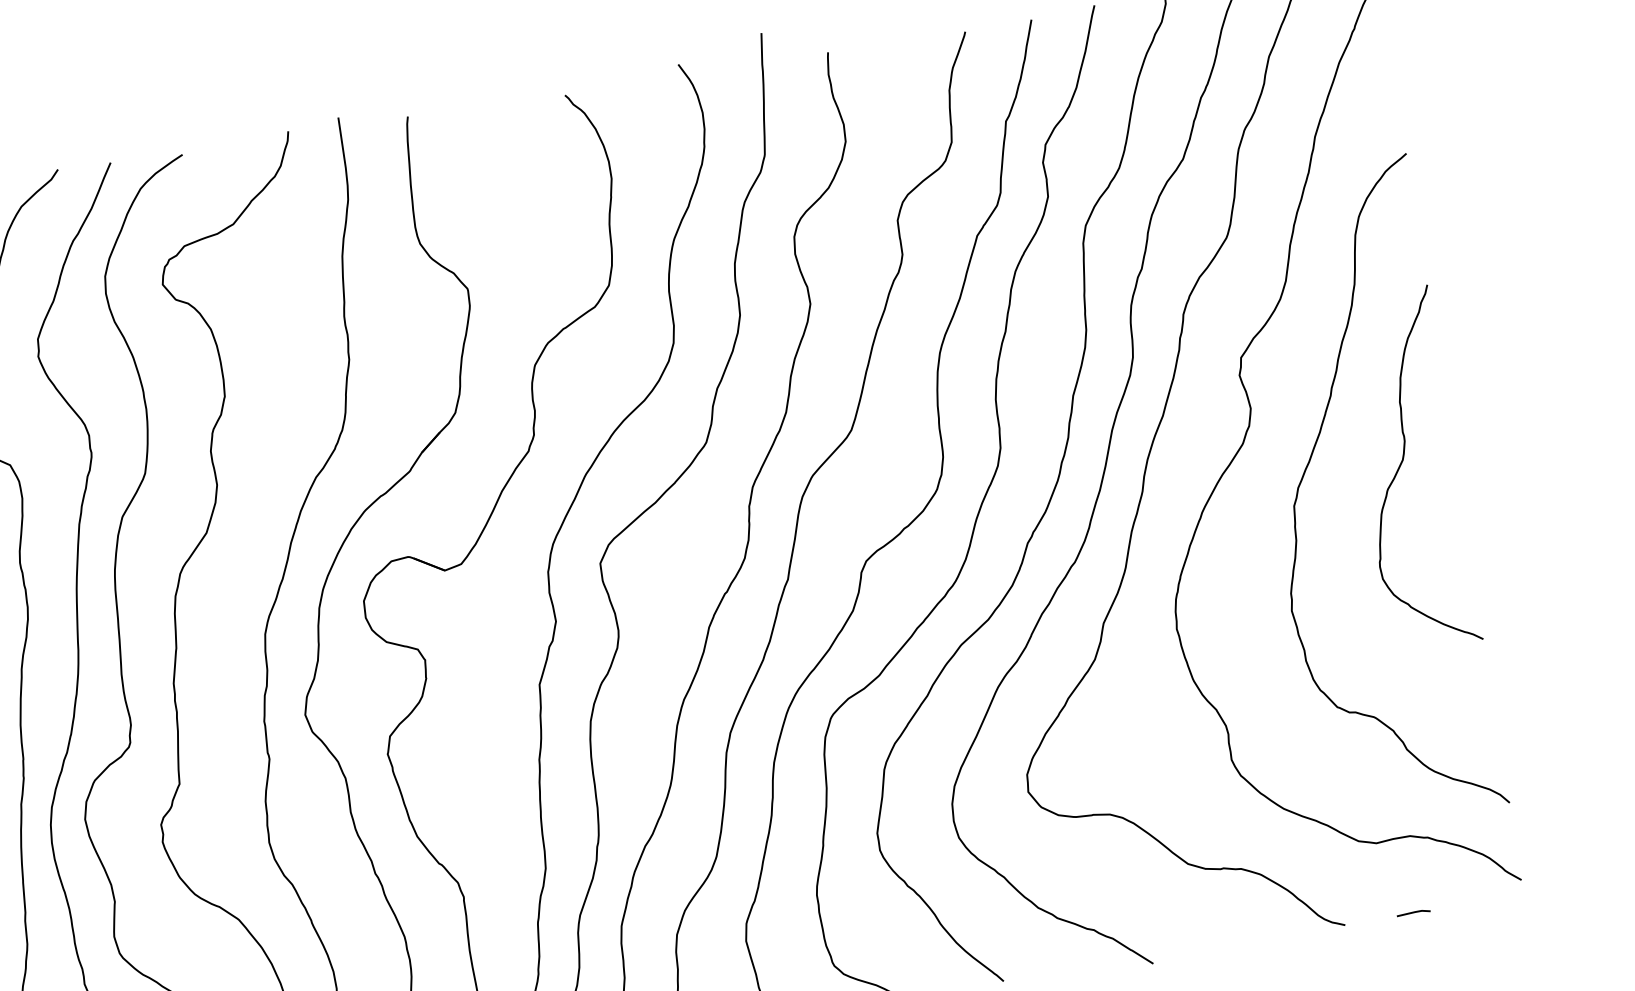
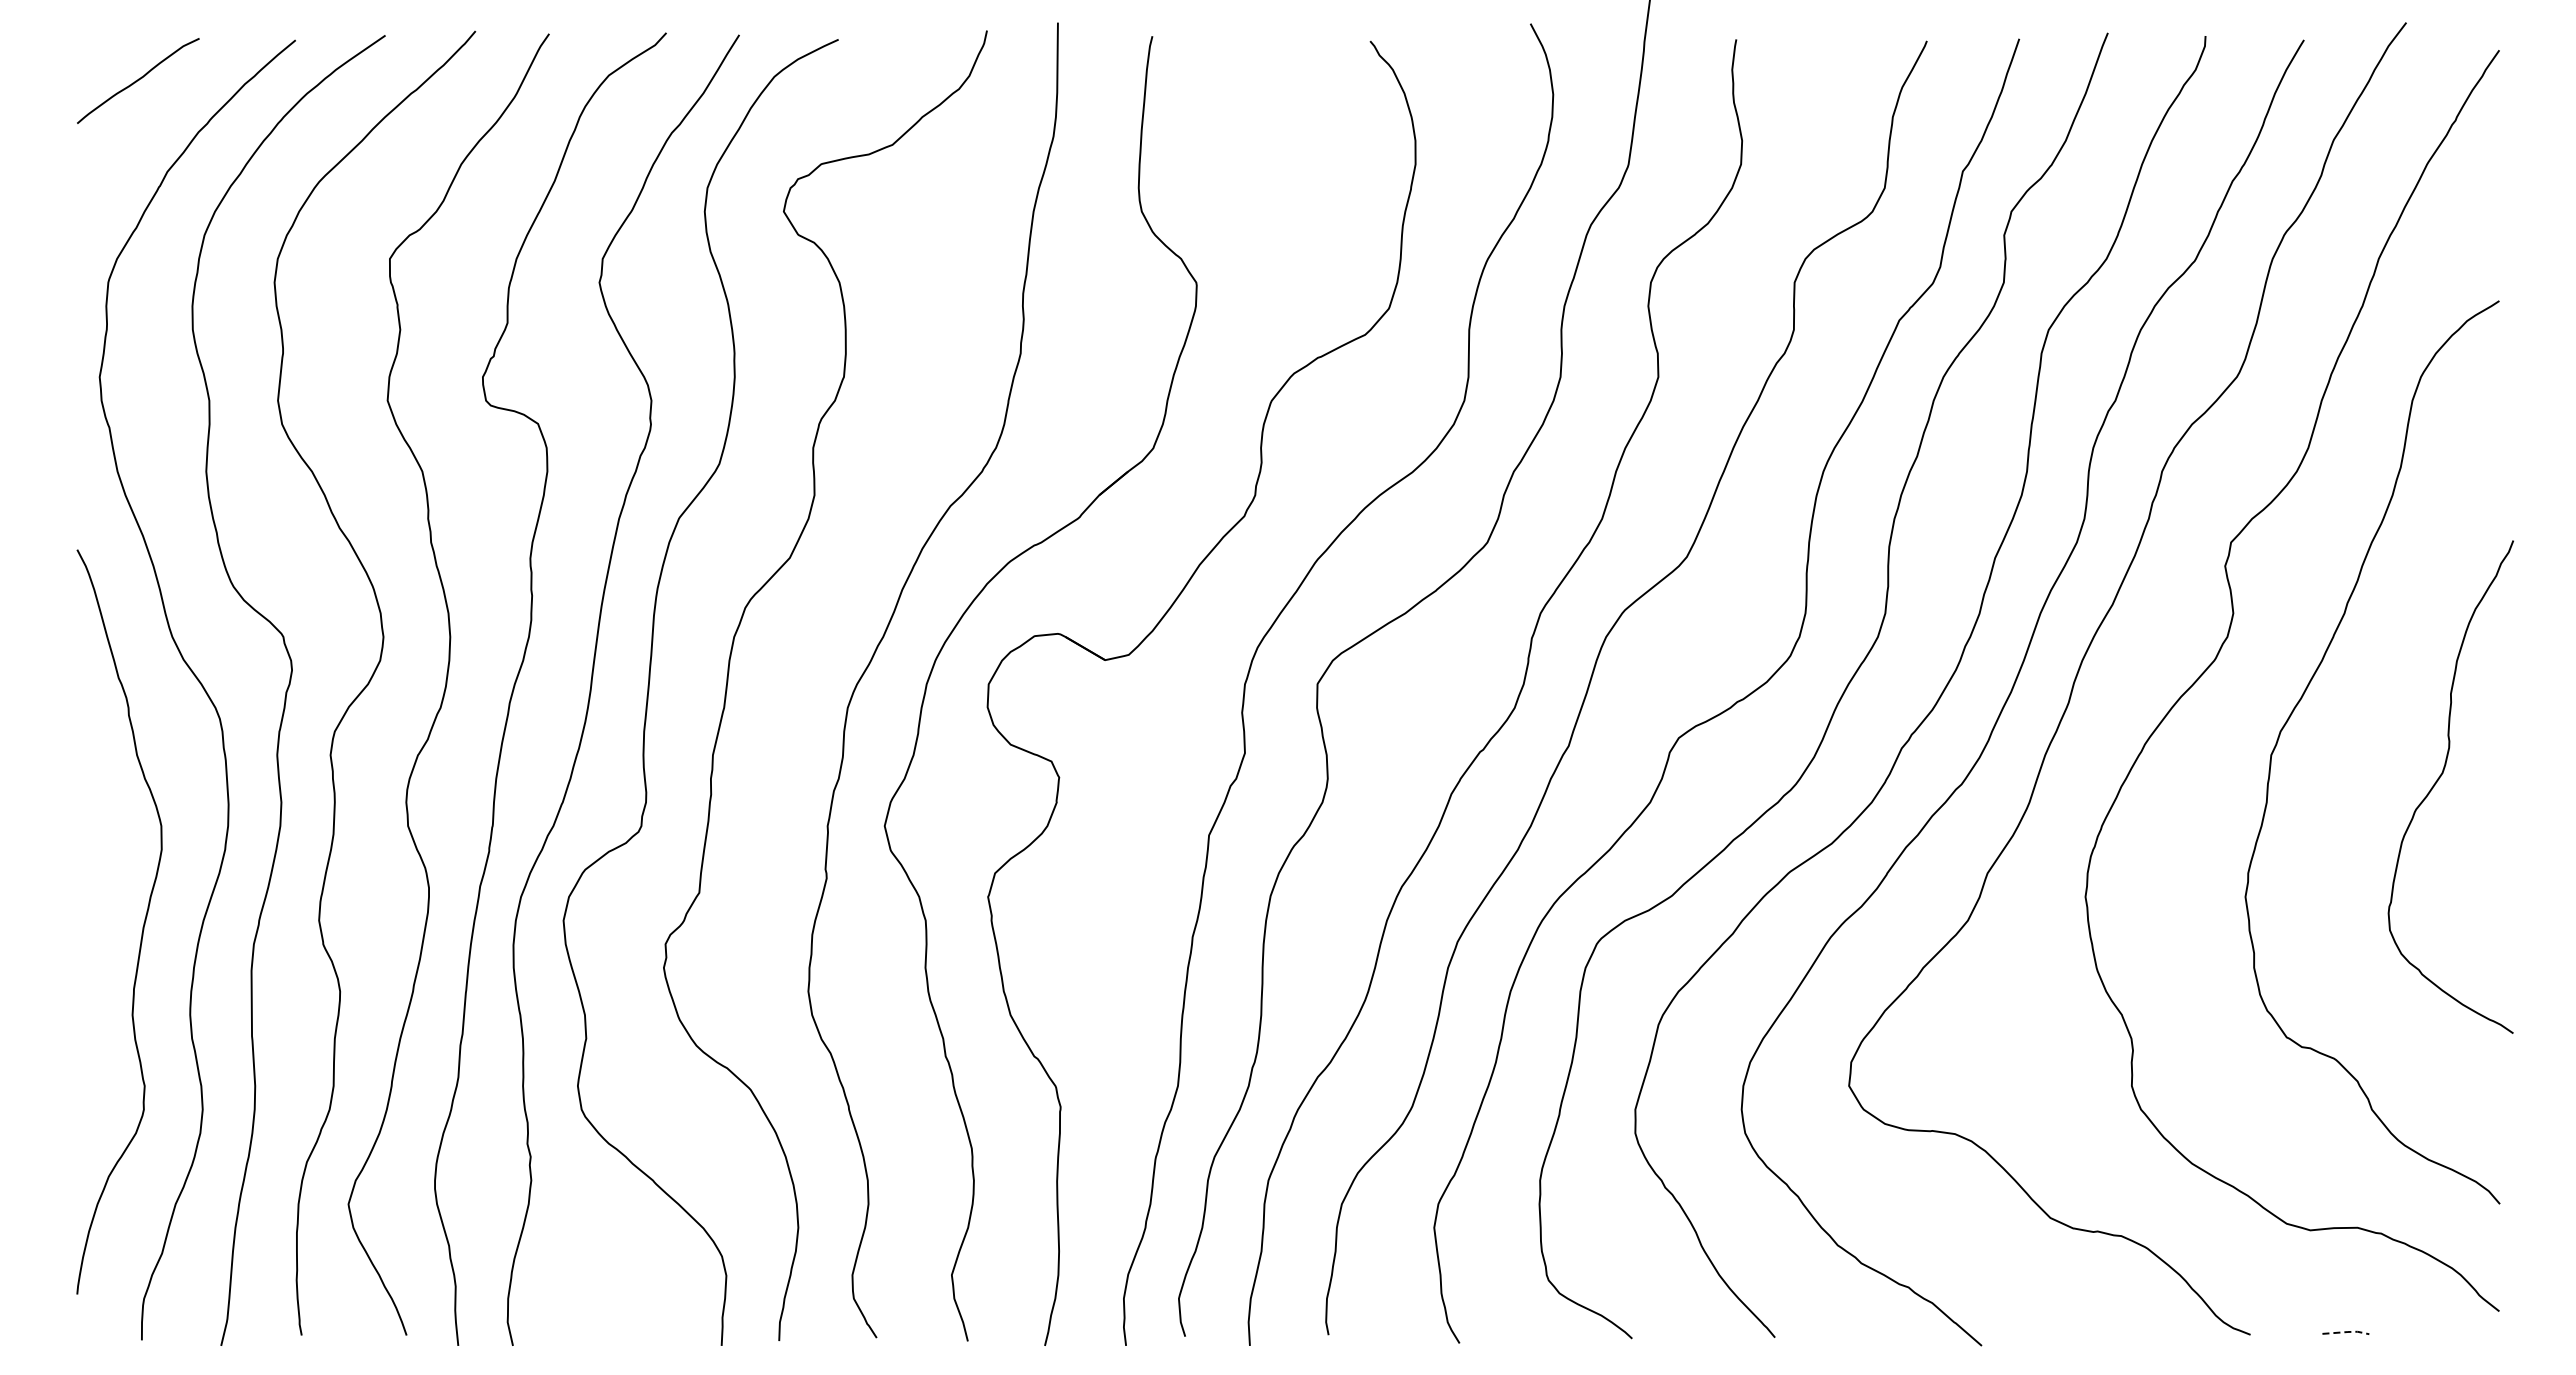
curve: (1401, 465) -> (2439, 779), moved
line: (1414, 912) -> (2346, 1332), solid -> dashed

